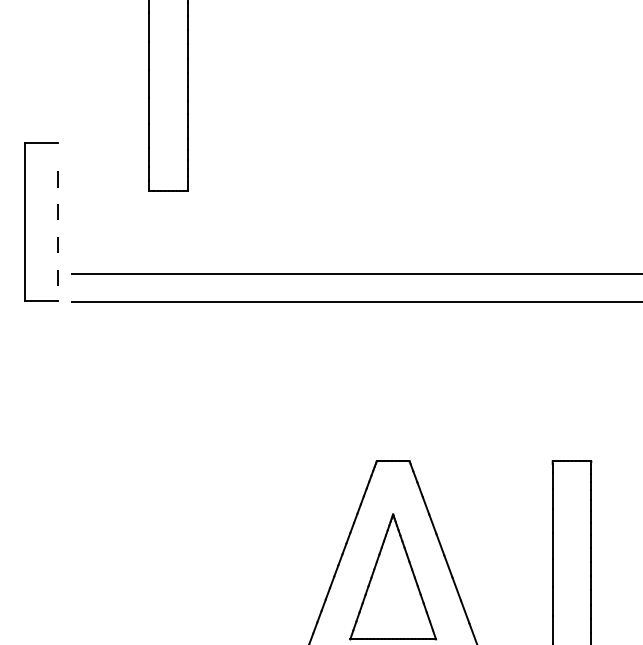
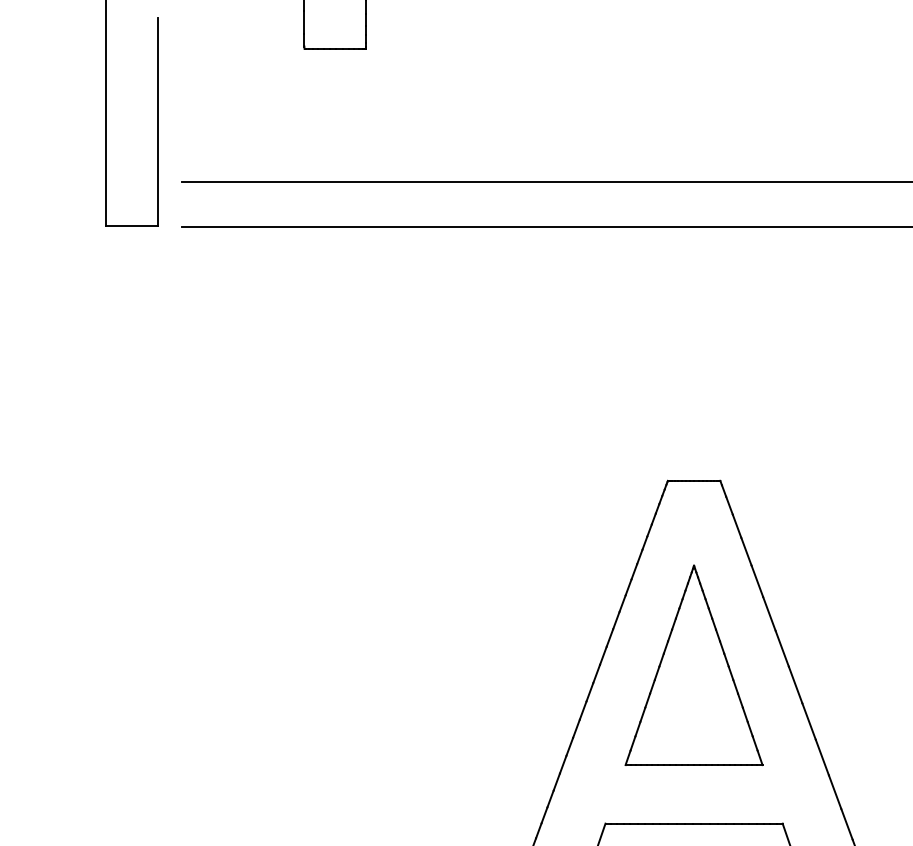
line: (57, 236) -> (158, 121), dashed -> solid

